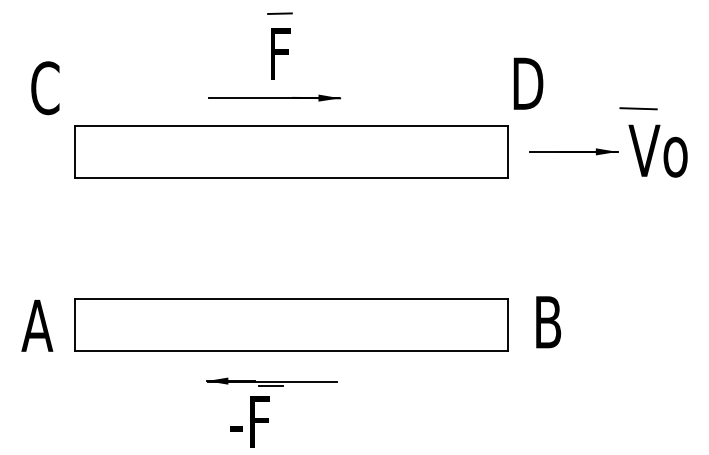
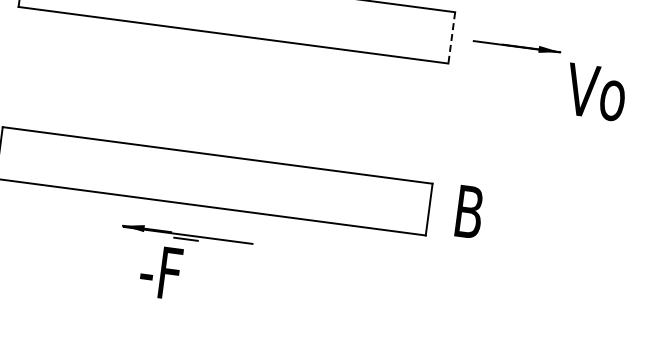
line: (638, 108) -> (586, 11), removed
text: (657, 150) -> (595, 91), moved
line: (508, 151) -> (452, 37), solid -> dashed

